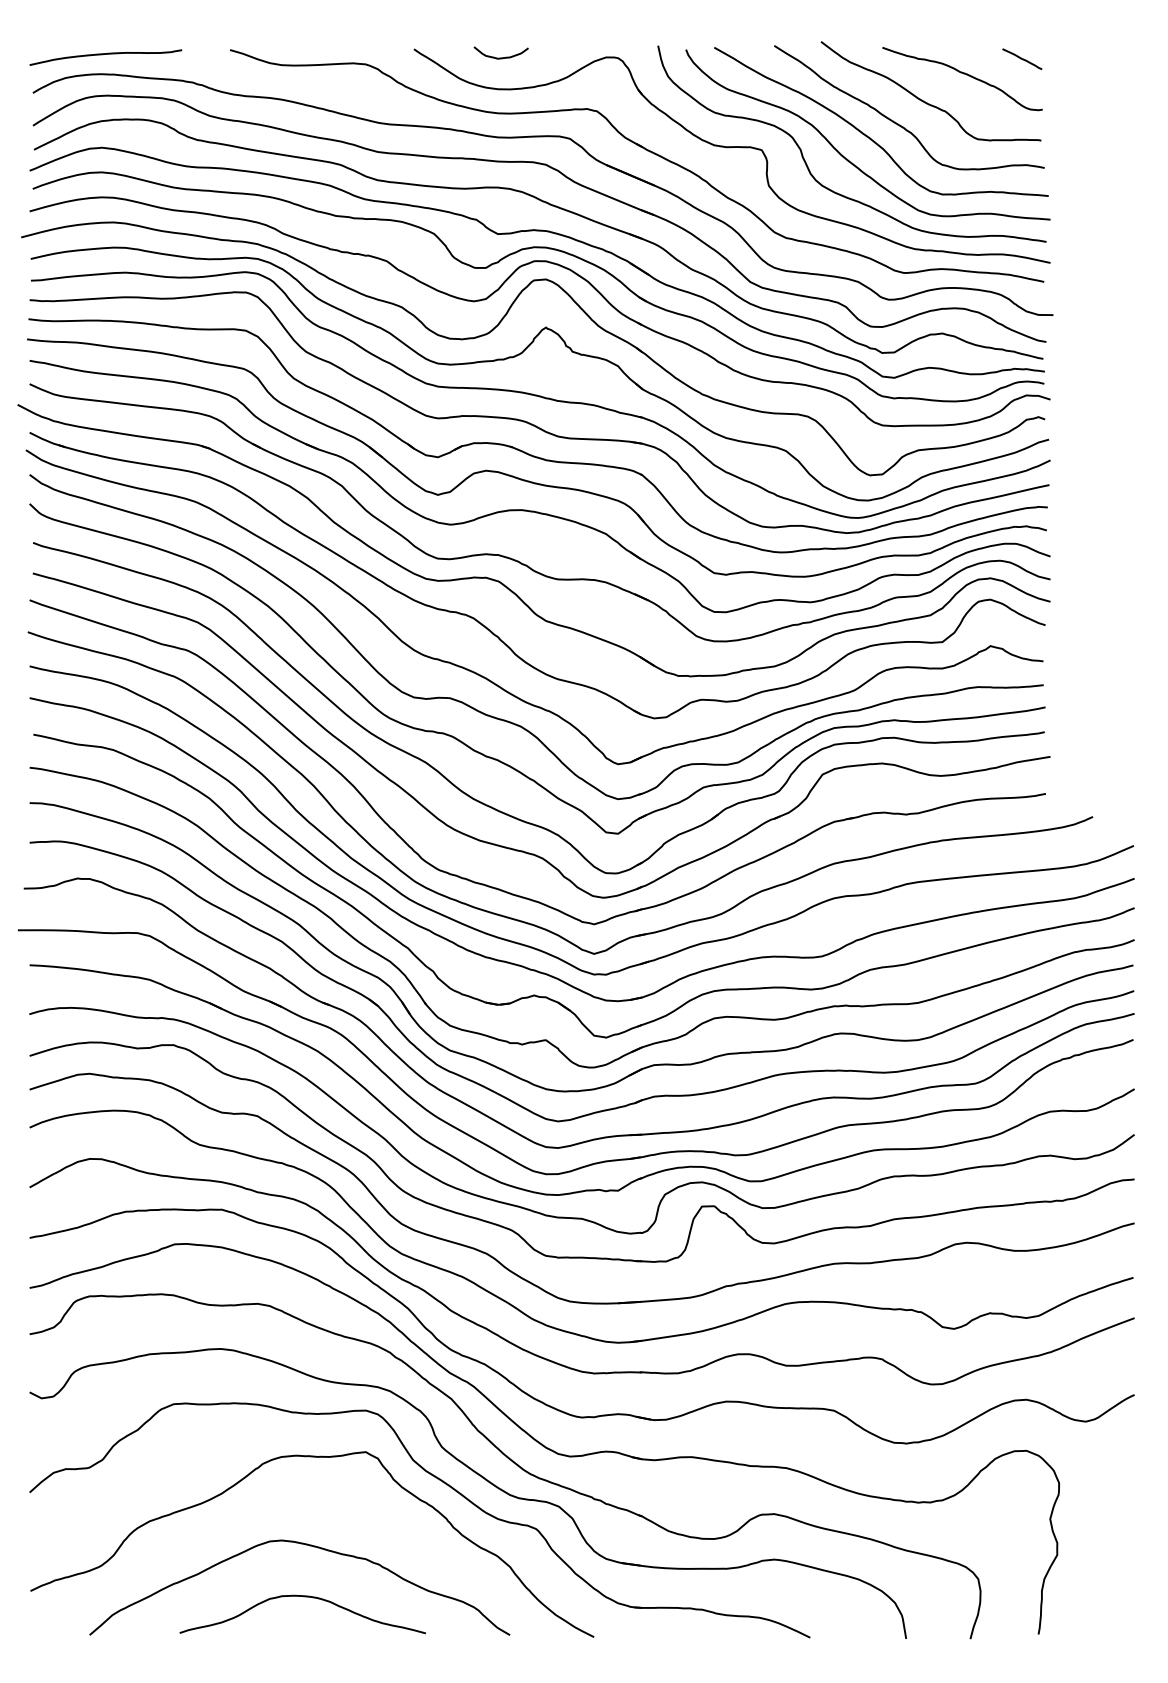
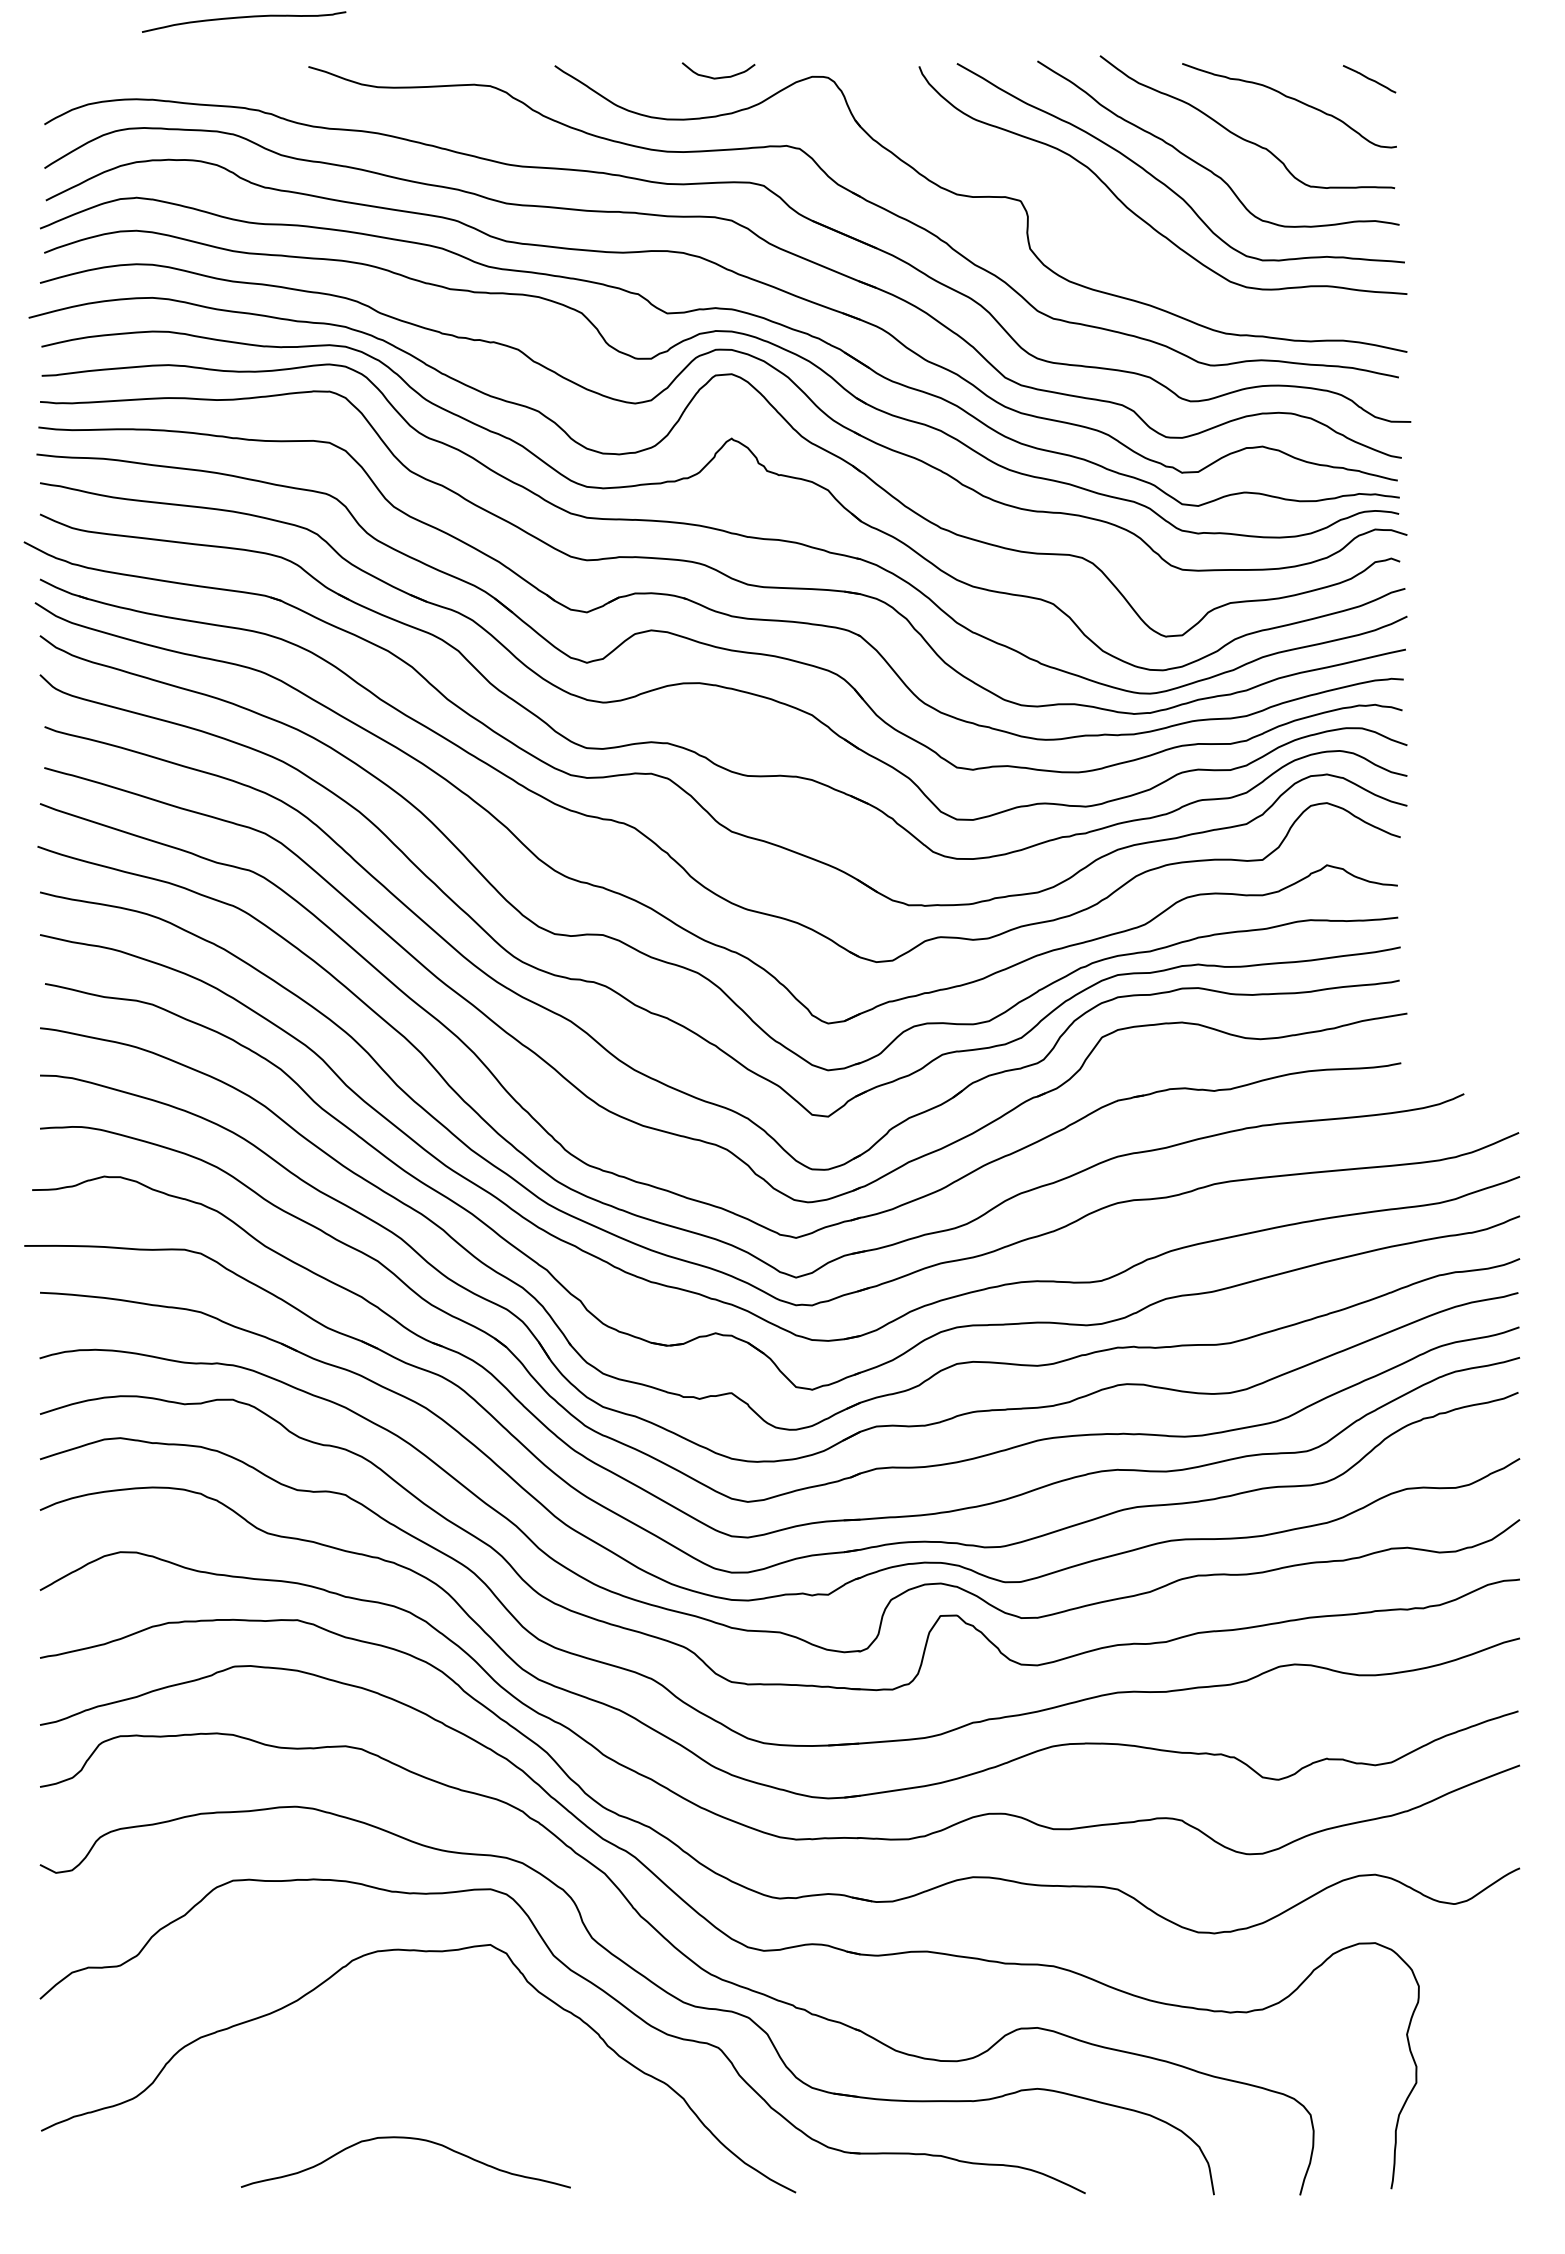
curve: (105, 54) -> (243, 18), moved
curve: (503, 57) -> (721, 76), moved
curve: (805, 160) -> (1079, 215), removed
curve: (308, 1545) -> (413, 2070), removed

